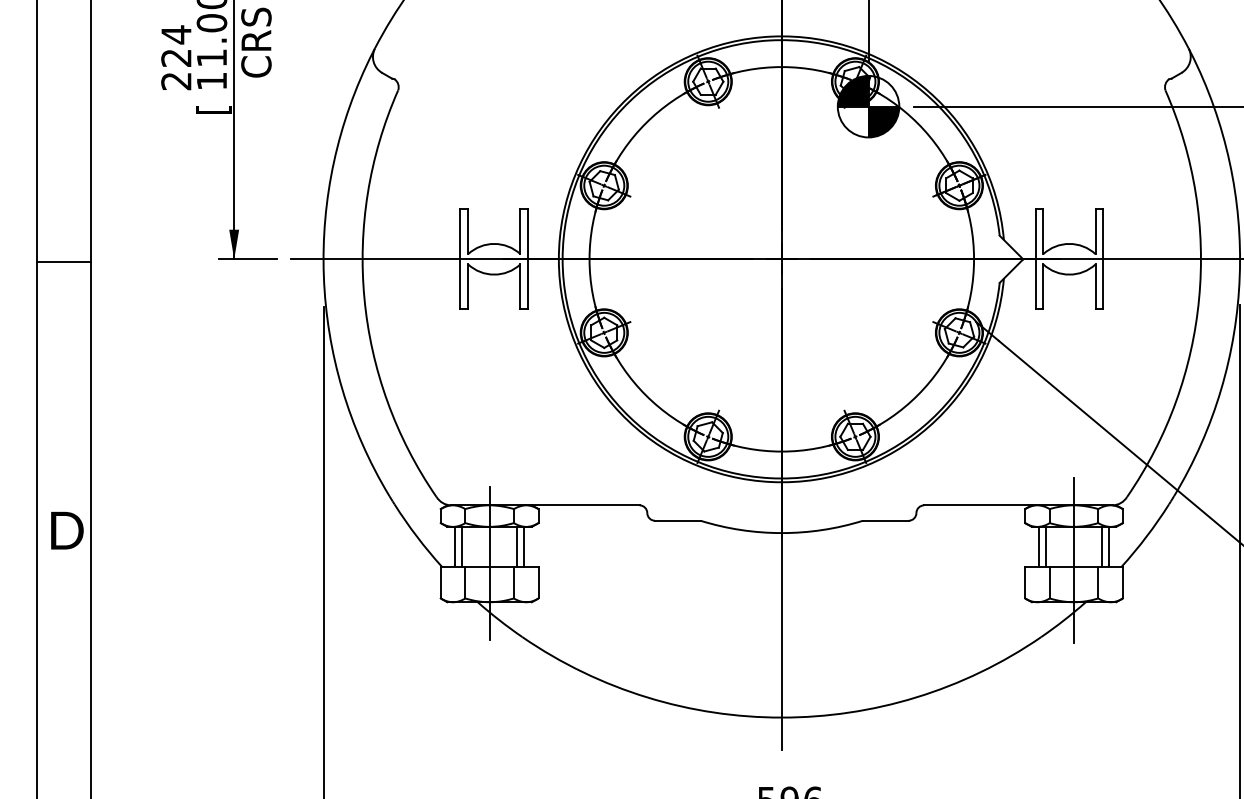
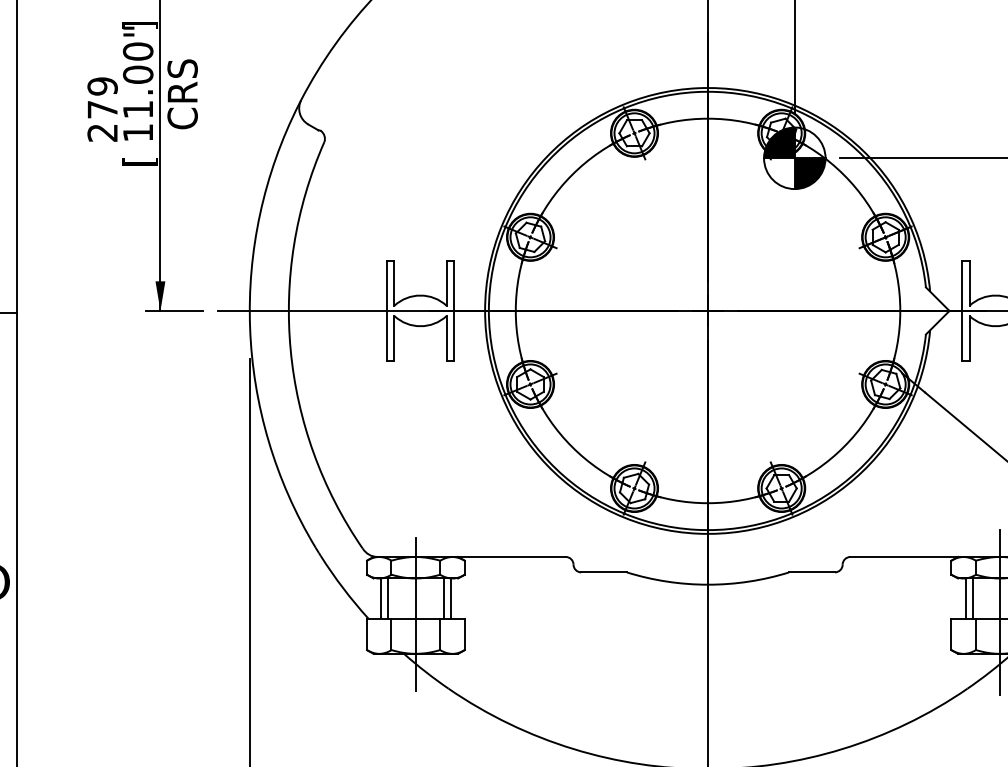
text: (176, 45) -> (102, 97), 224 -> 279

